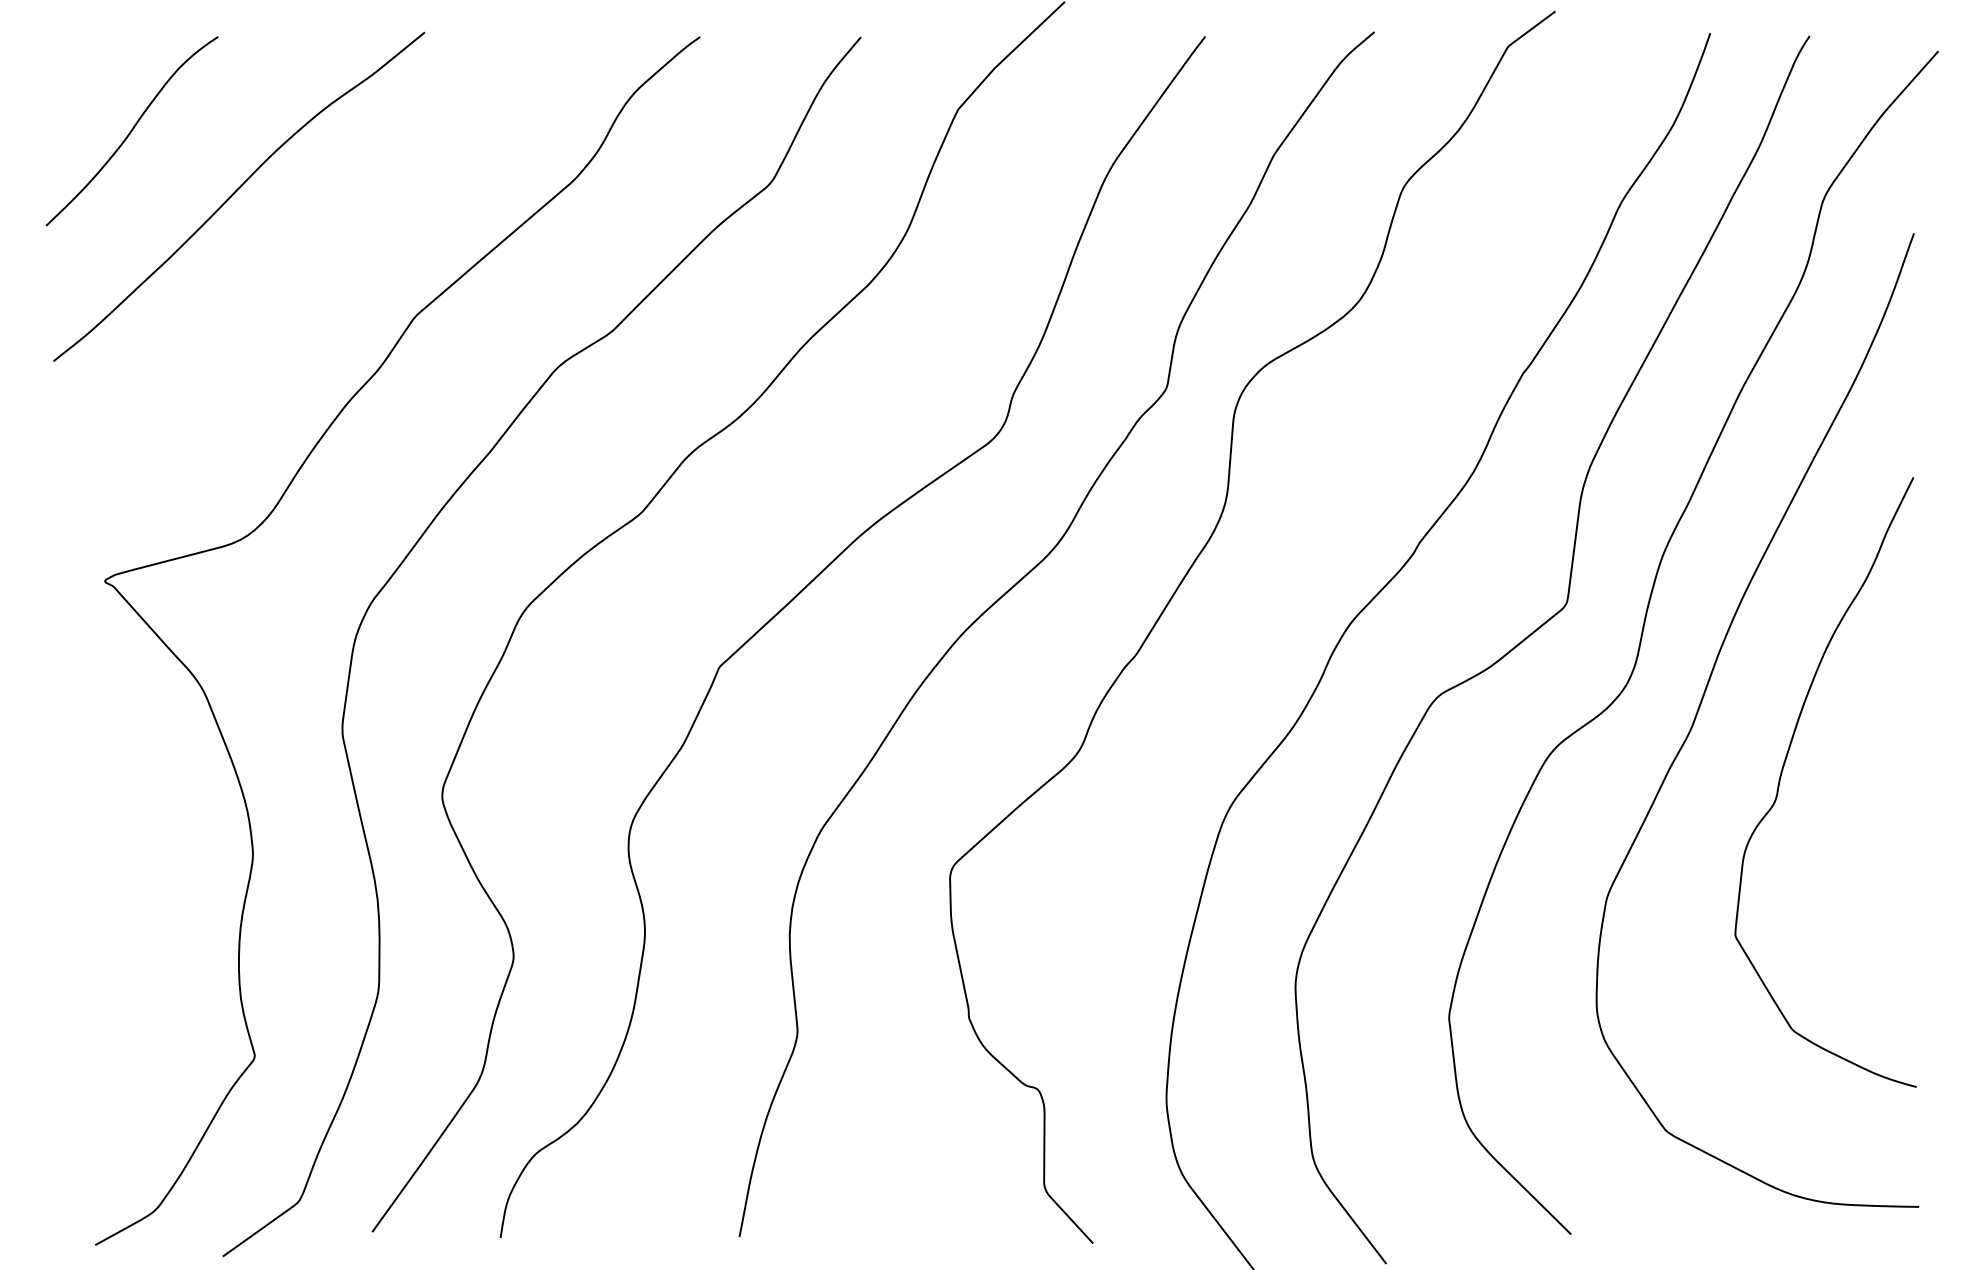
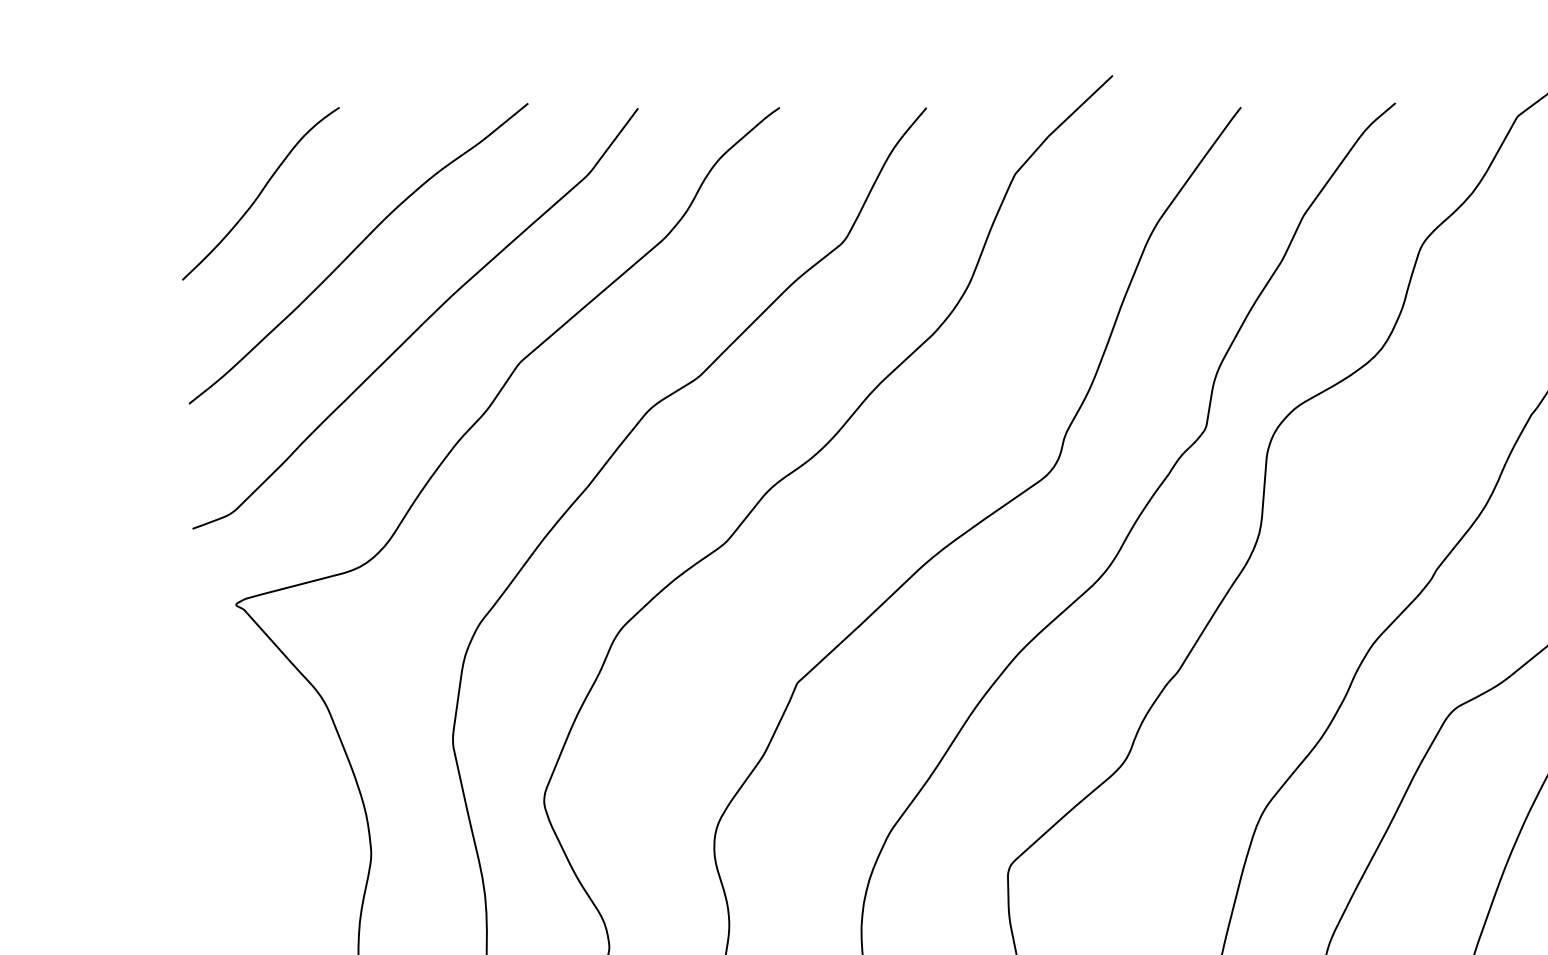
curve: (308, 273) -> (421, 323), added

